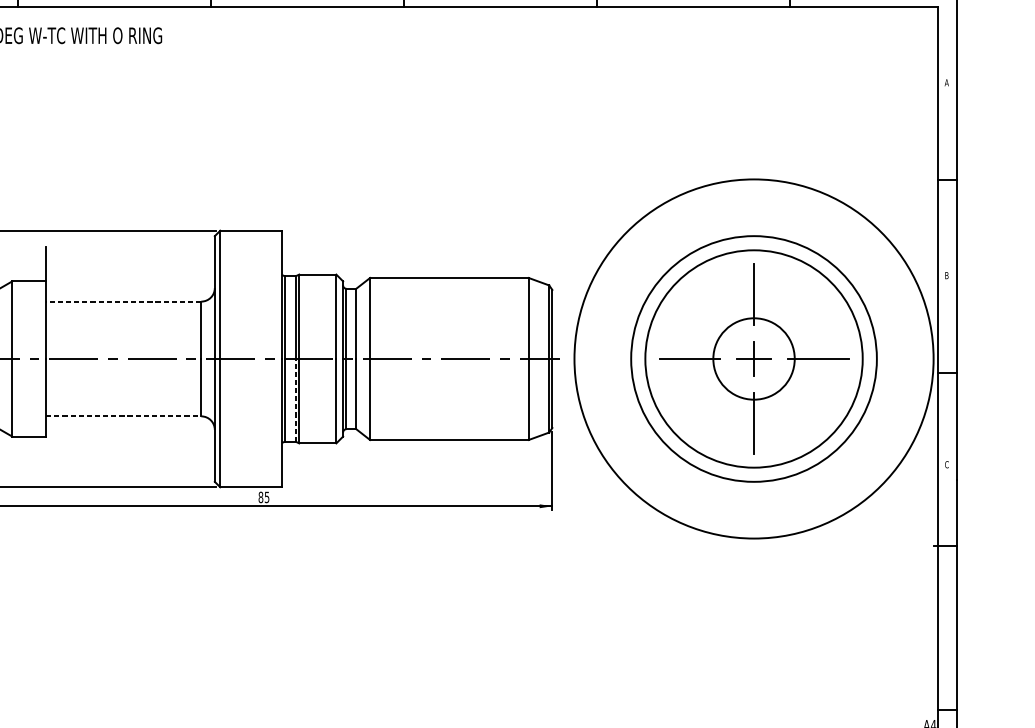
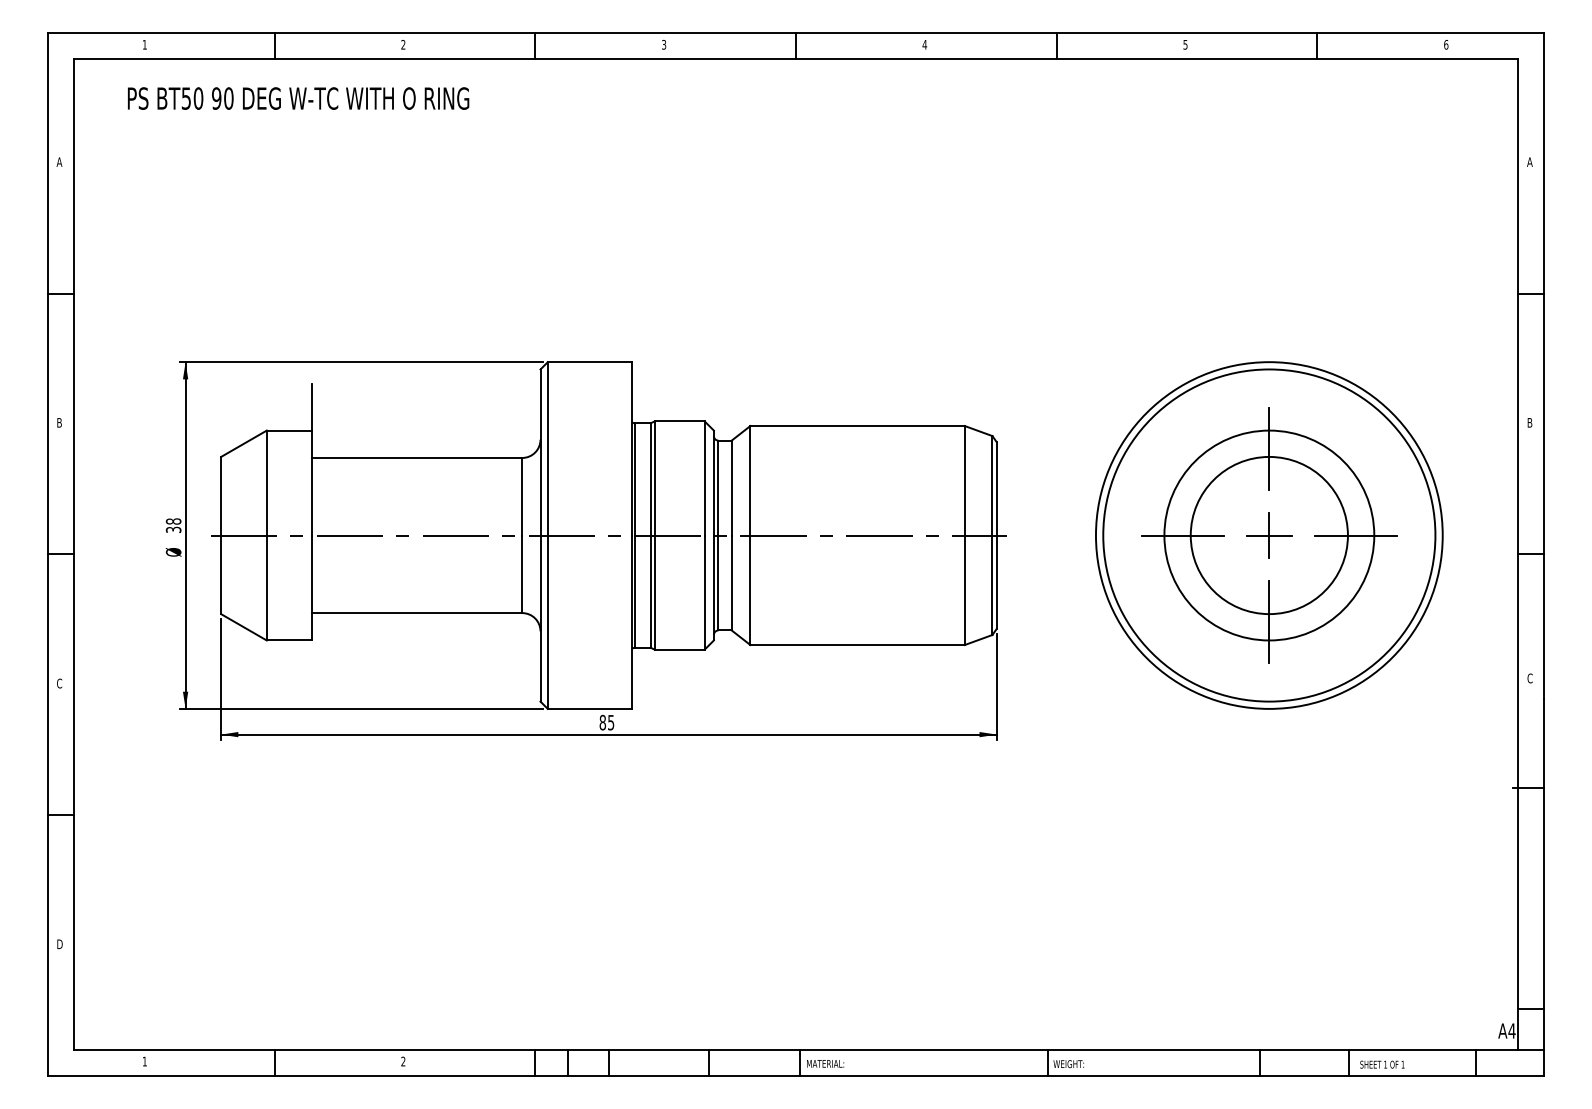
line: (123, 301) -> (417, 457), dashed -> solid
circle: (753, 358) -> (1268, 535), size x0.71
circle: (753, 358) -> (1268, 535), size x1.43
circle: (754, 358) -> (1269, 535), size x0.71
line: (296, 400) -> (650, 591), dashed -> solid
line: (123, 416) -> (417, 613), dashed -> solid

